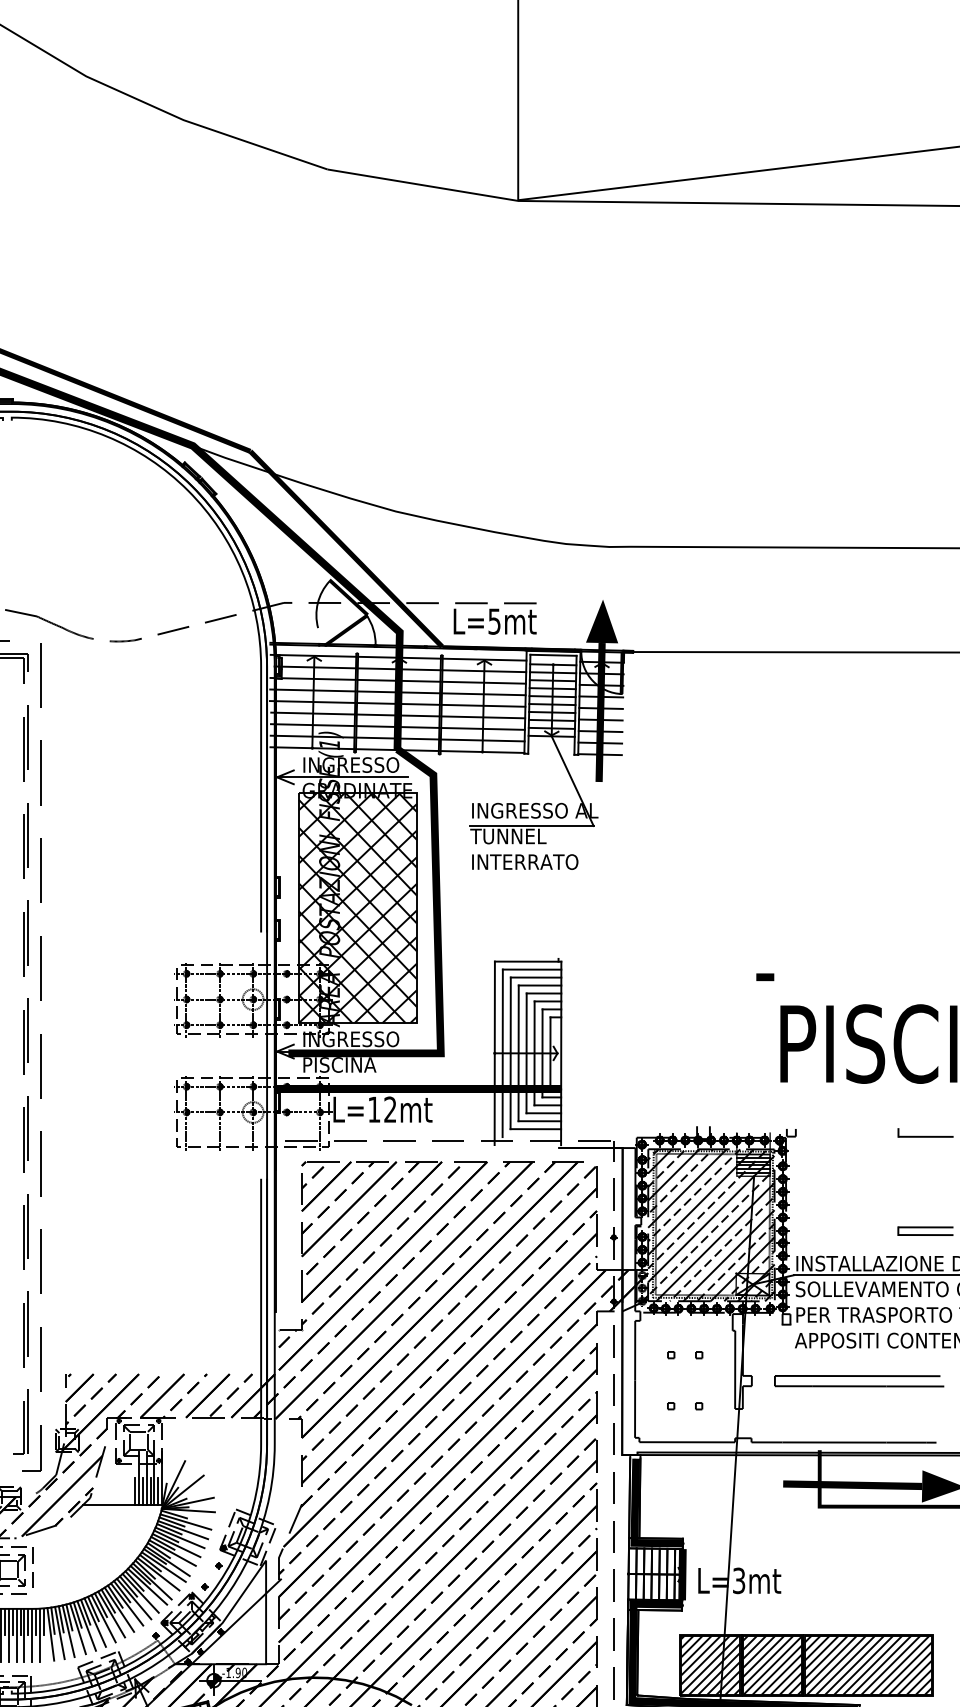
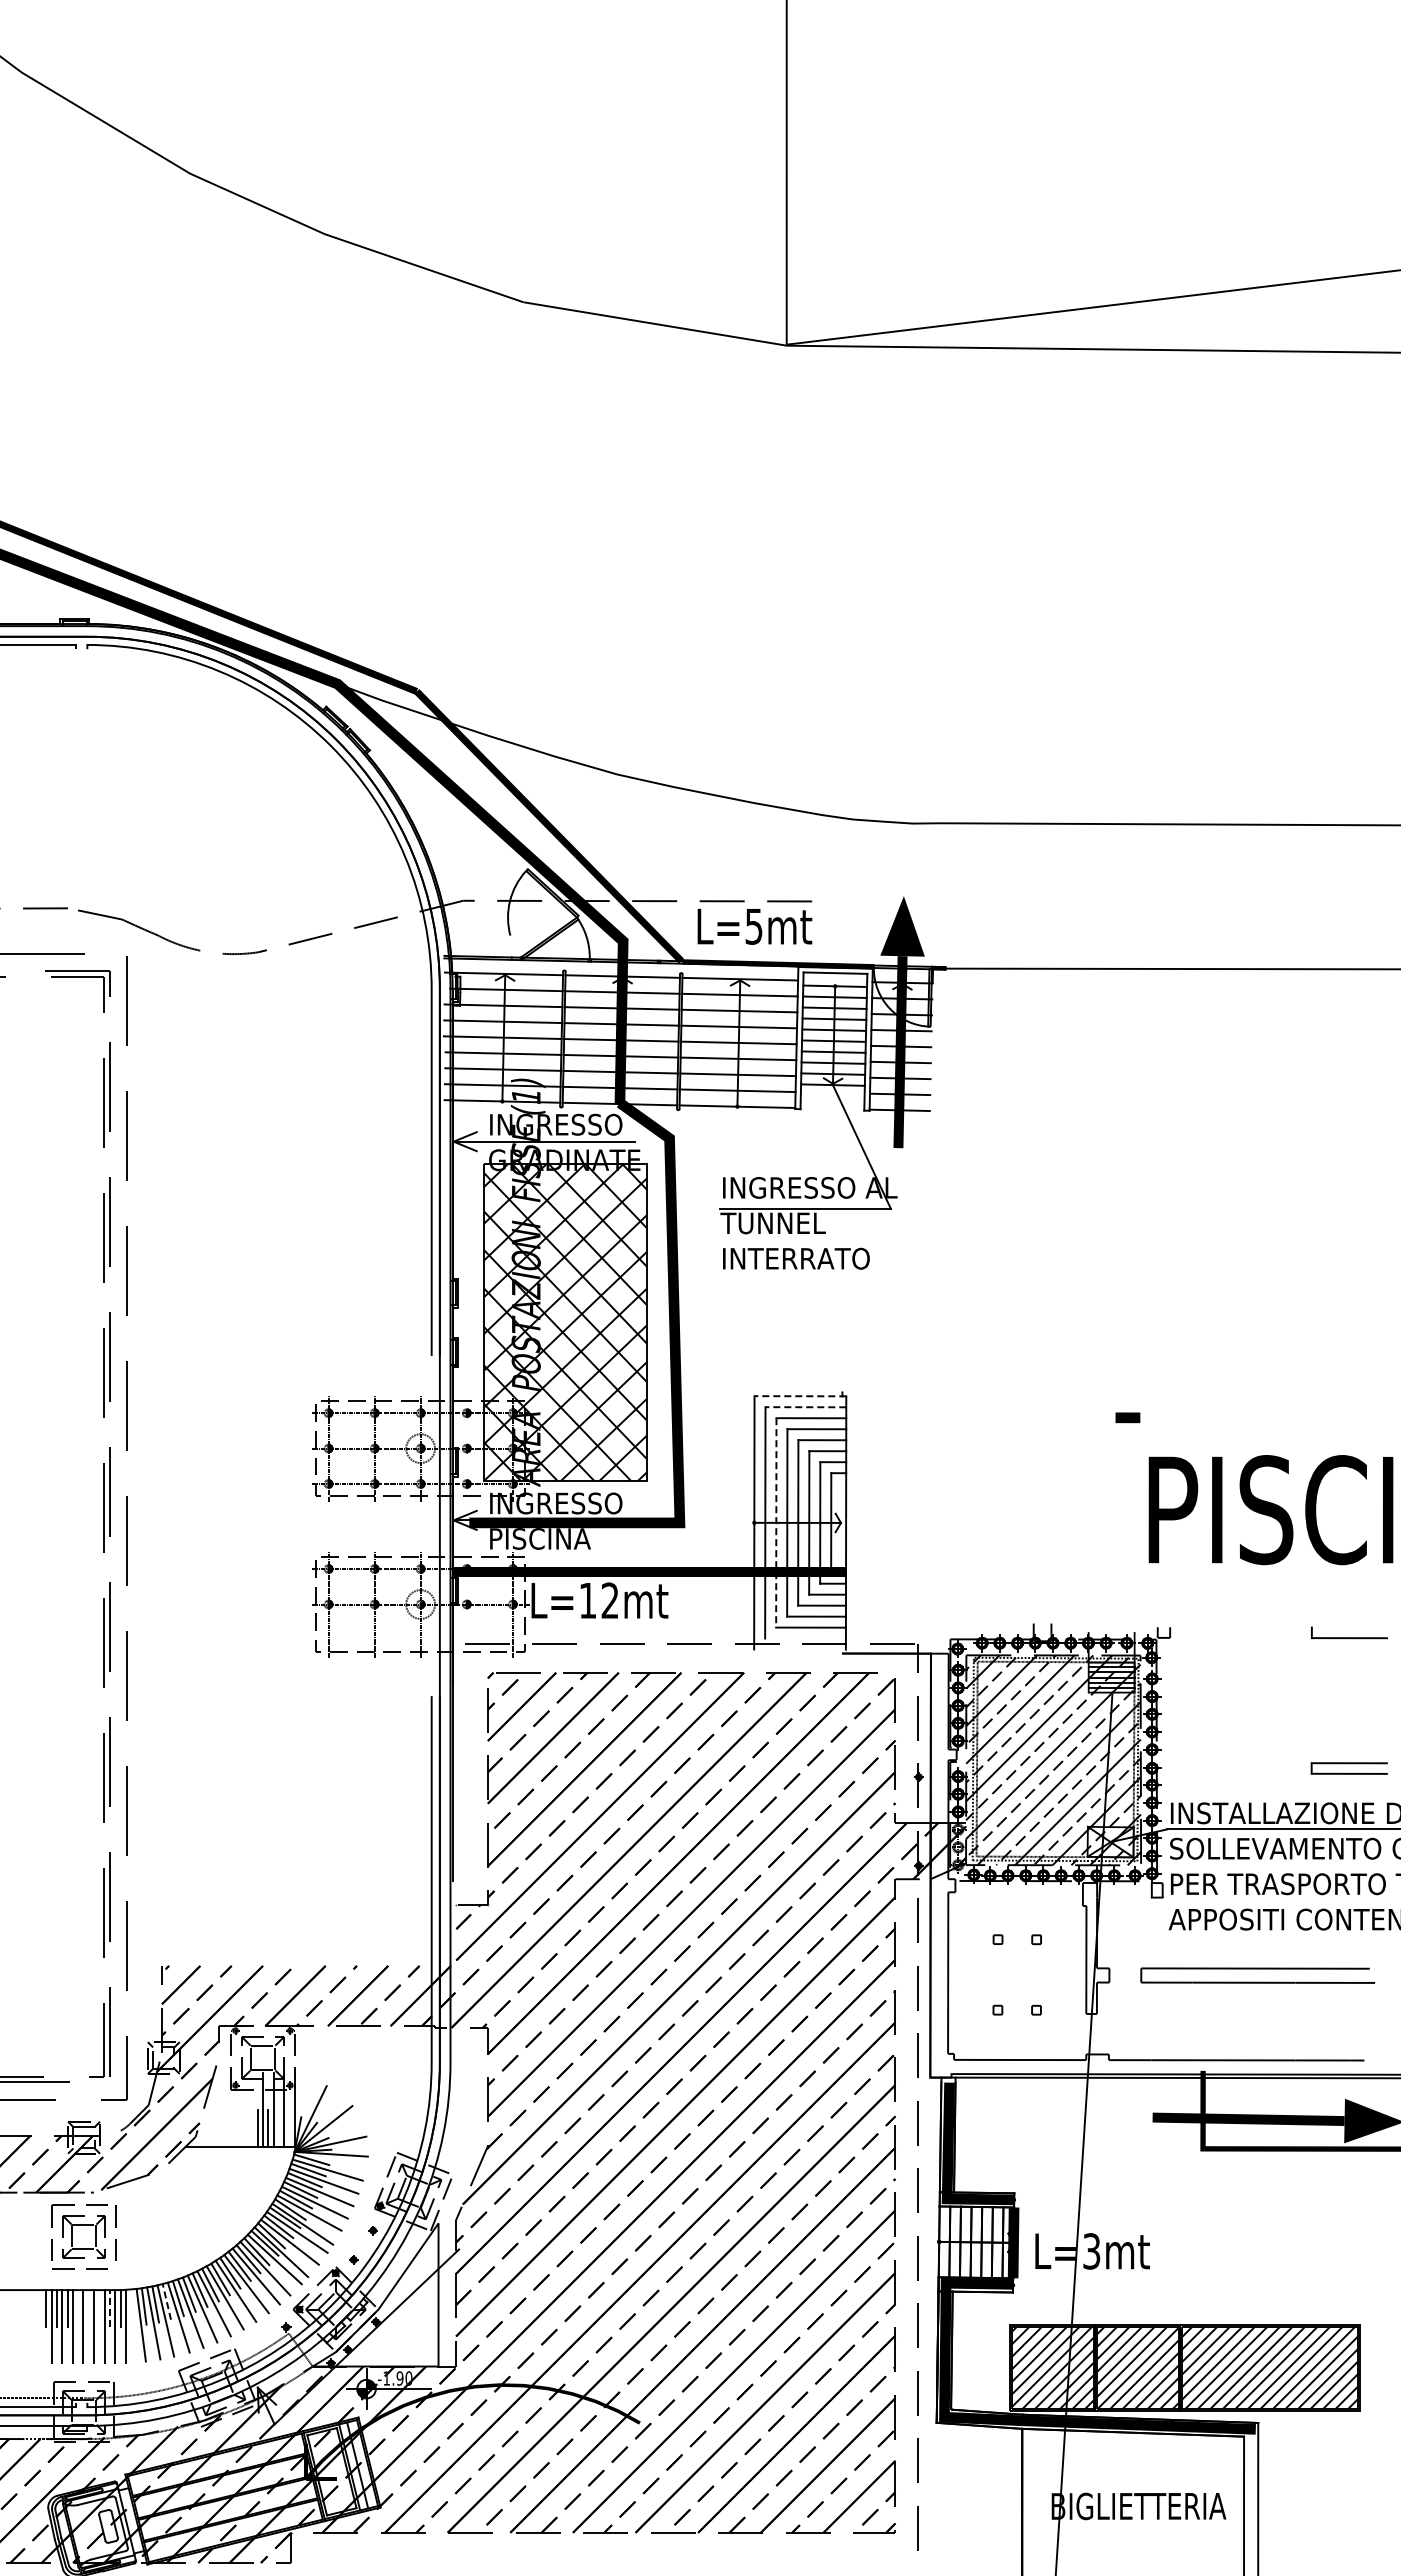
line: (528, 961) -> (800, 1396), solid -> dashed
line: (531, 969) -> (805, 1407), solid -> dashed
line: (510, 1053) -> (776, 1522), solid -> dashed
line: (150, 1491) -> (278, 2128), removed
line: (158, 1491) -> (289, 2128), removed
line: (69, 1617) -> (166, 2301), solid -> dashed
line: (28, 1621) -> (110, 2307), solid -> dashed
line: (5, 1622) -> (78, 2308), removed
line: (12, 1622) -> (88, 2308), removed
line: (20, 1622) -> (99, 2308), removed
line: (43, 1622) -> (131, 2308), removed

